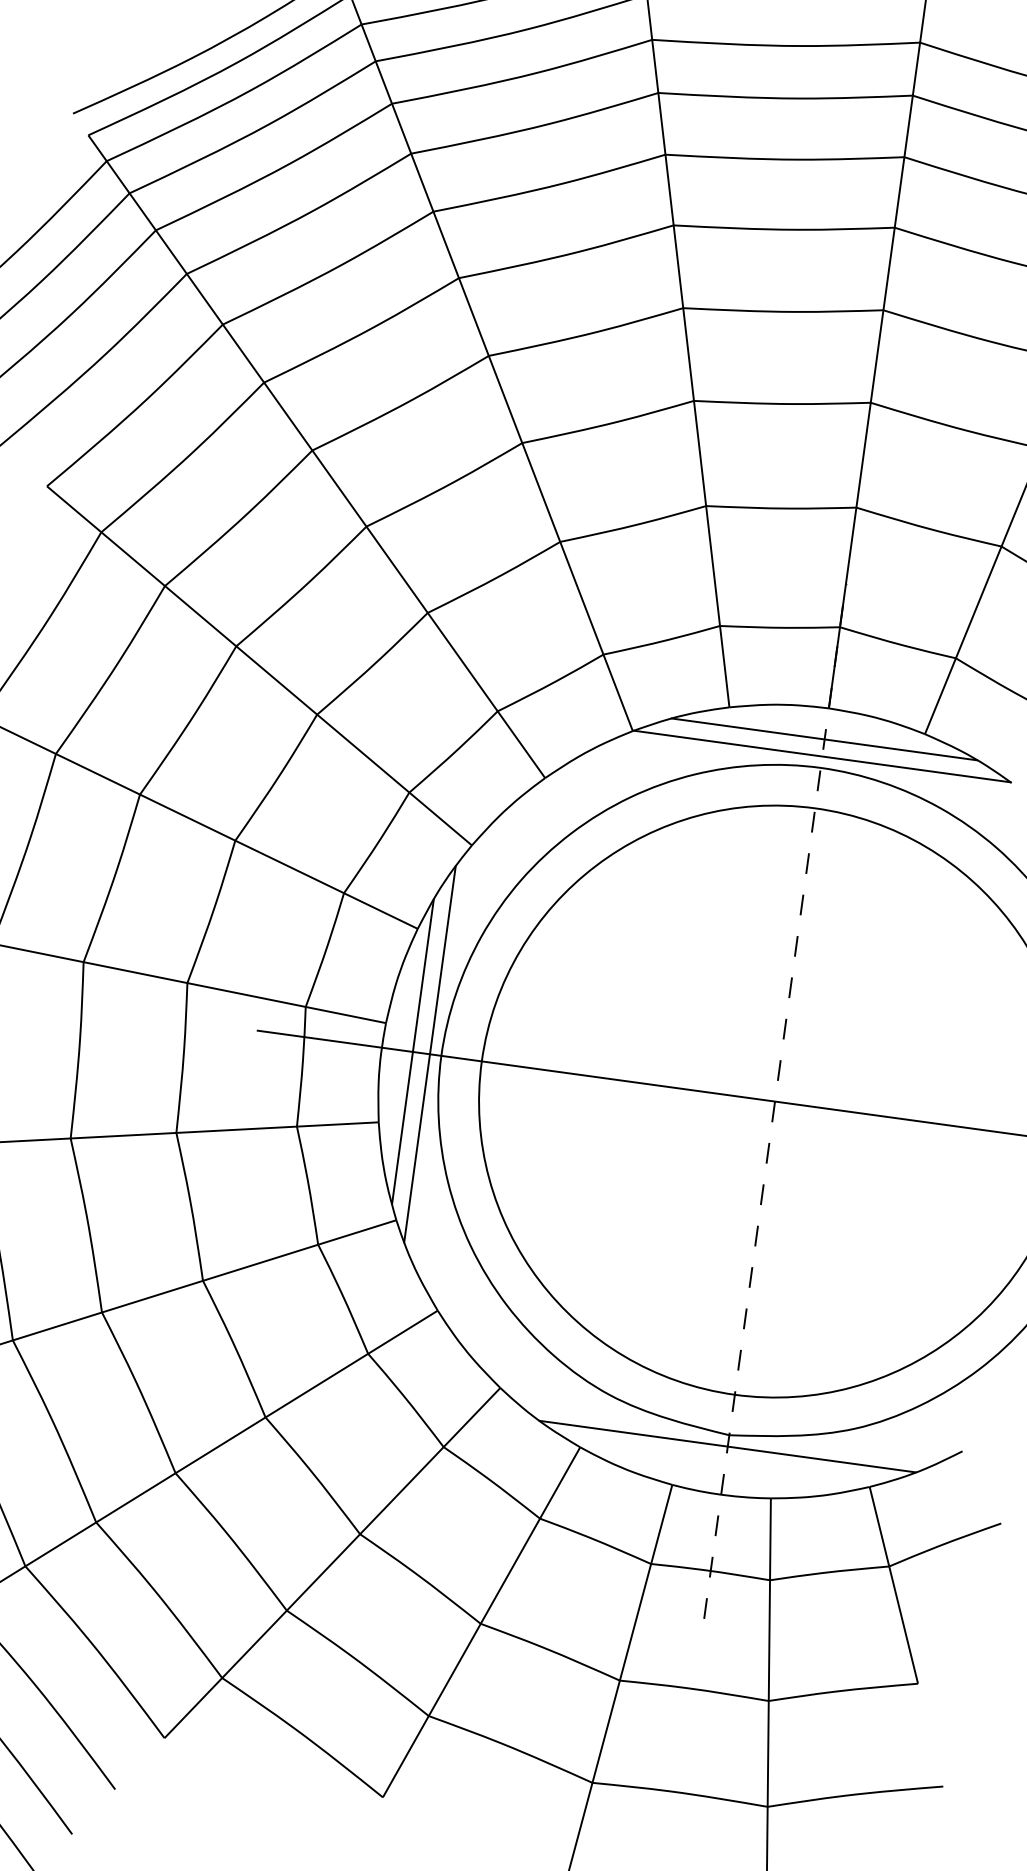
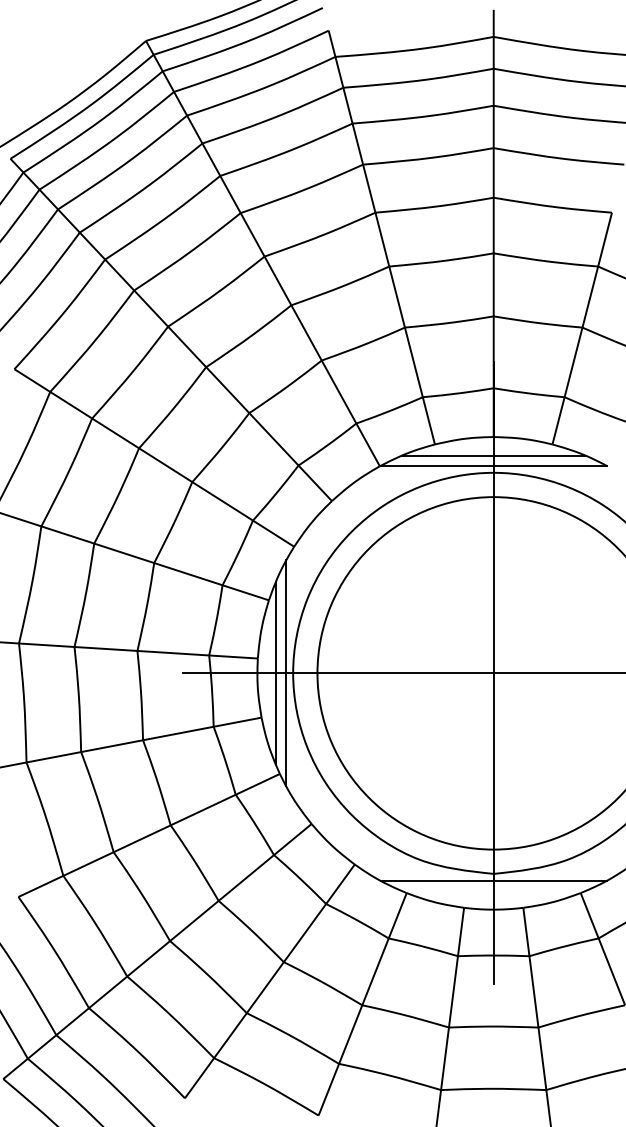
line: (774, 1101) -> (493, 673), dashed -> solid

